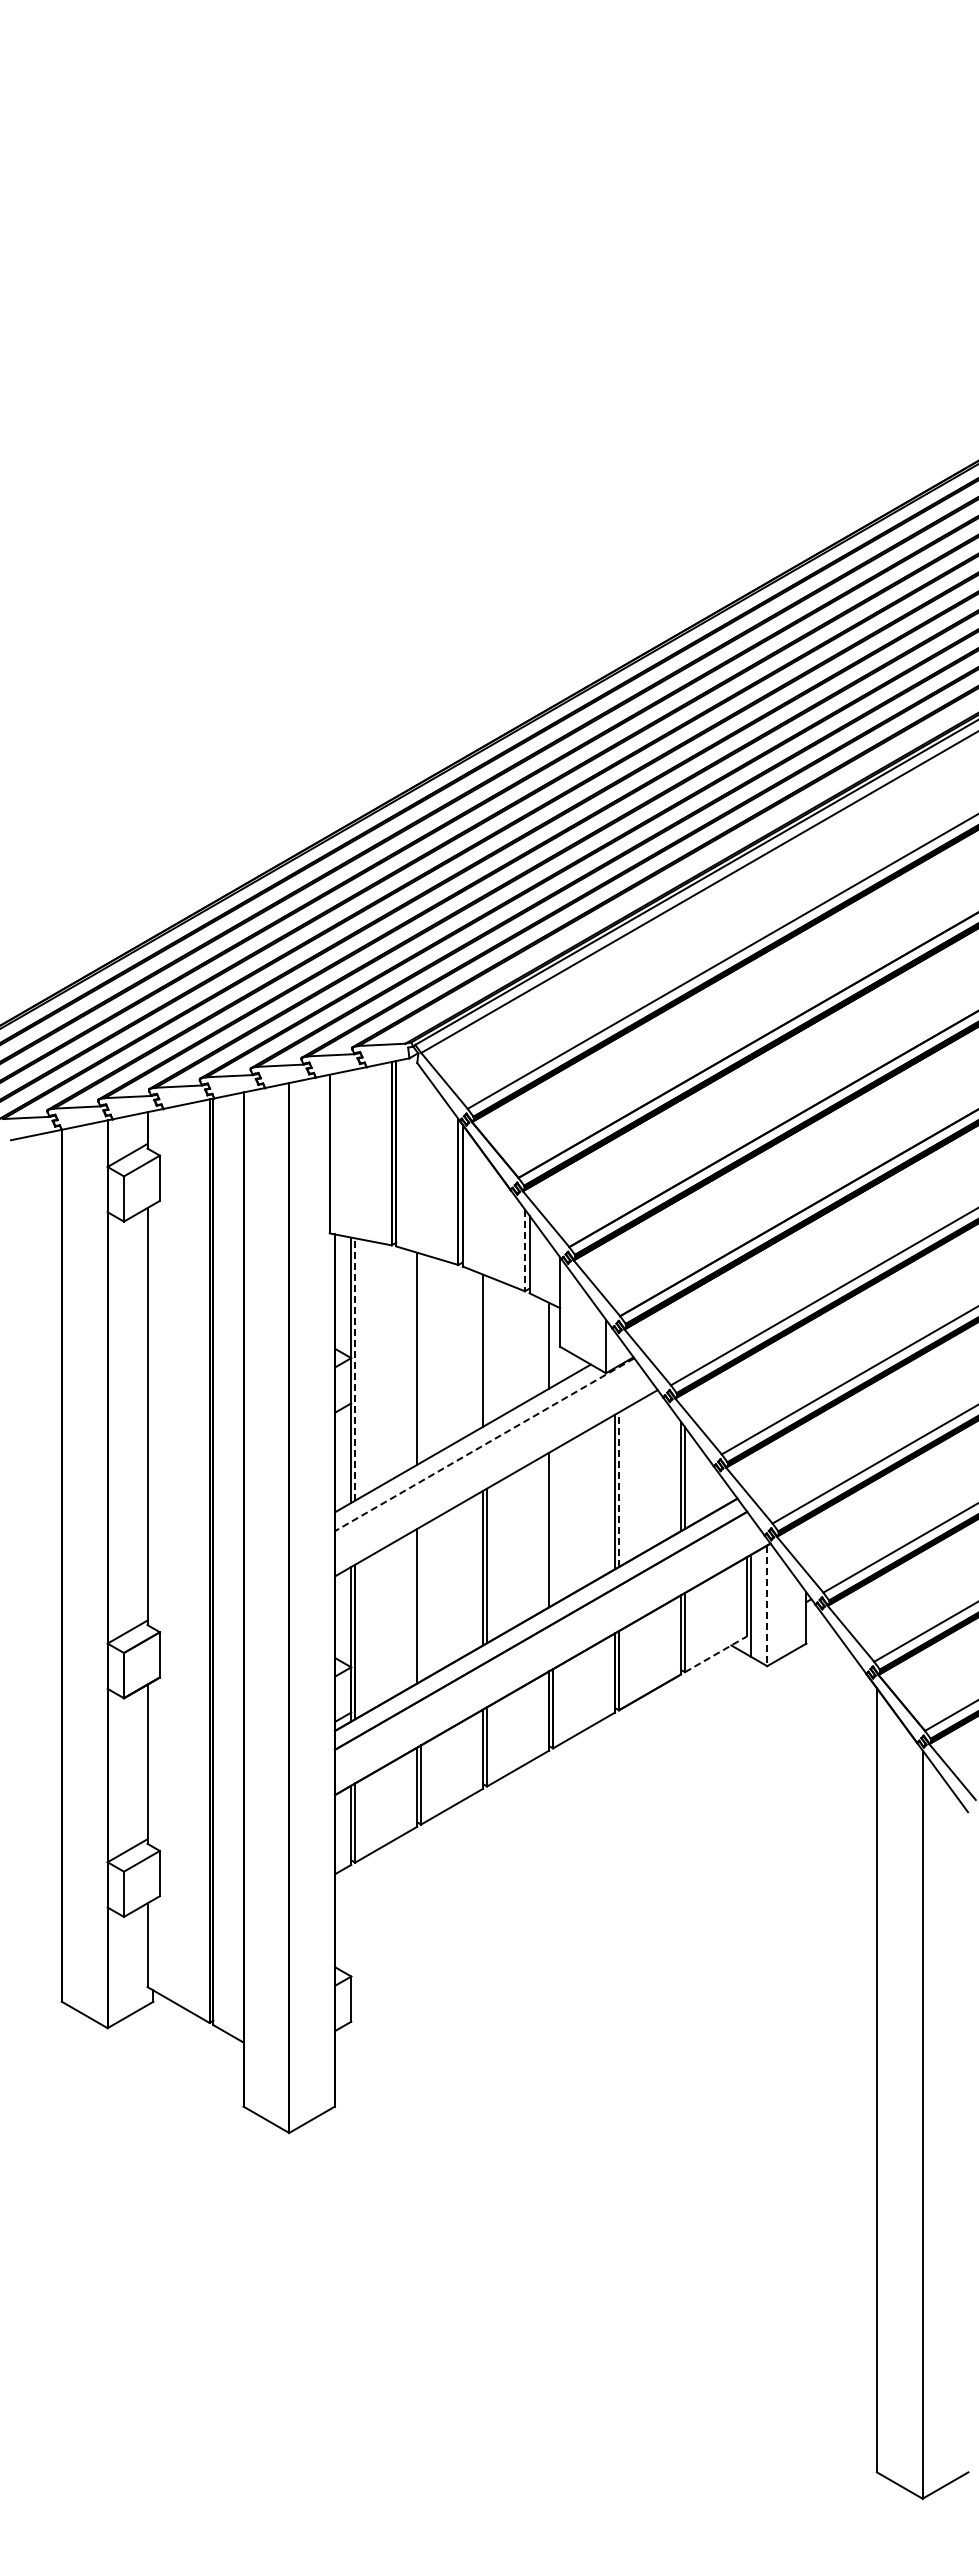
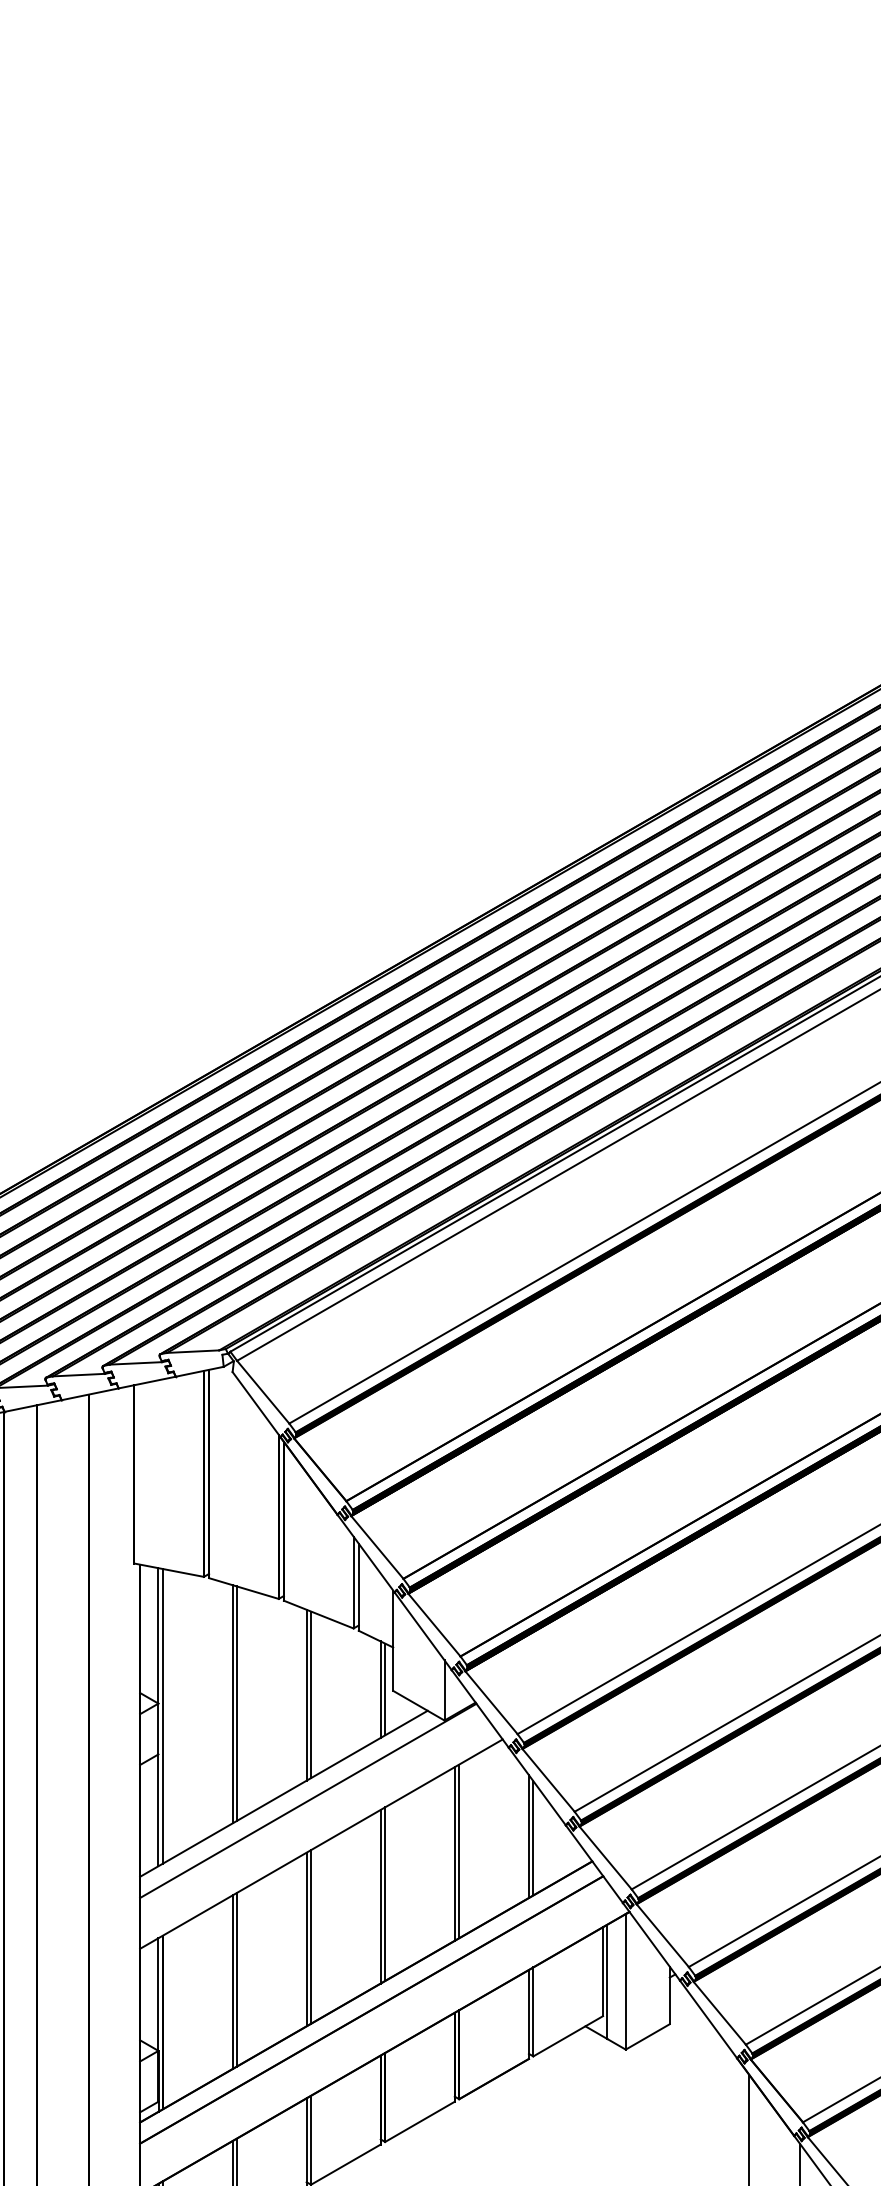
line: (524, 1250) -> (353, 1582), dashed -> solid
line: (553, 1345) -> (385, 1689), added
line: (487, 1350) -> (311, 1694), added
line: (421, 1357) -> (237, 1702), added
line: (355, 1369) -> (163, 1716), dashed -> solid
line: (484, 1444) -> (308, 1800), dashed -> solid
line: (619, 1489) -> (459, 1851), dashed -> solid
line: (553, 1527) -> (385, 1893), added
line: (421, 1603) -> (237, 1979), added
line: (767, 1606) -> (626, 1982), dashed -> solid
line: (716, 1654) -> (568, 2036), dashed -> solid

